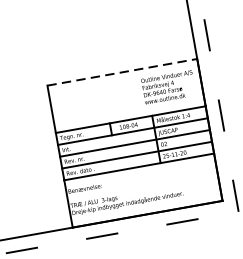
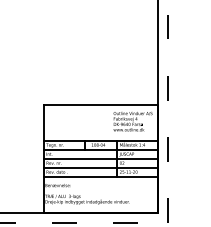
line: (123, 72) -> (101, 104), dashed -> solid

